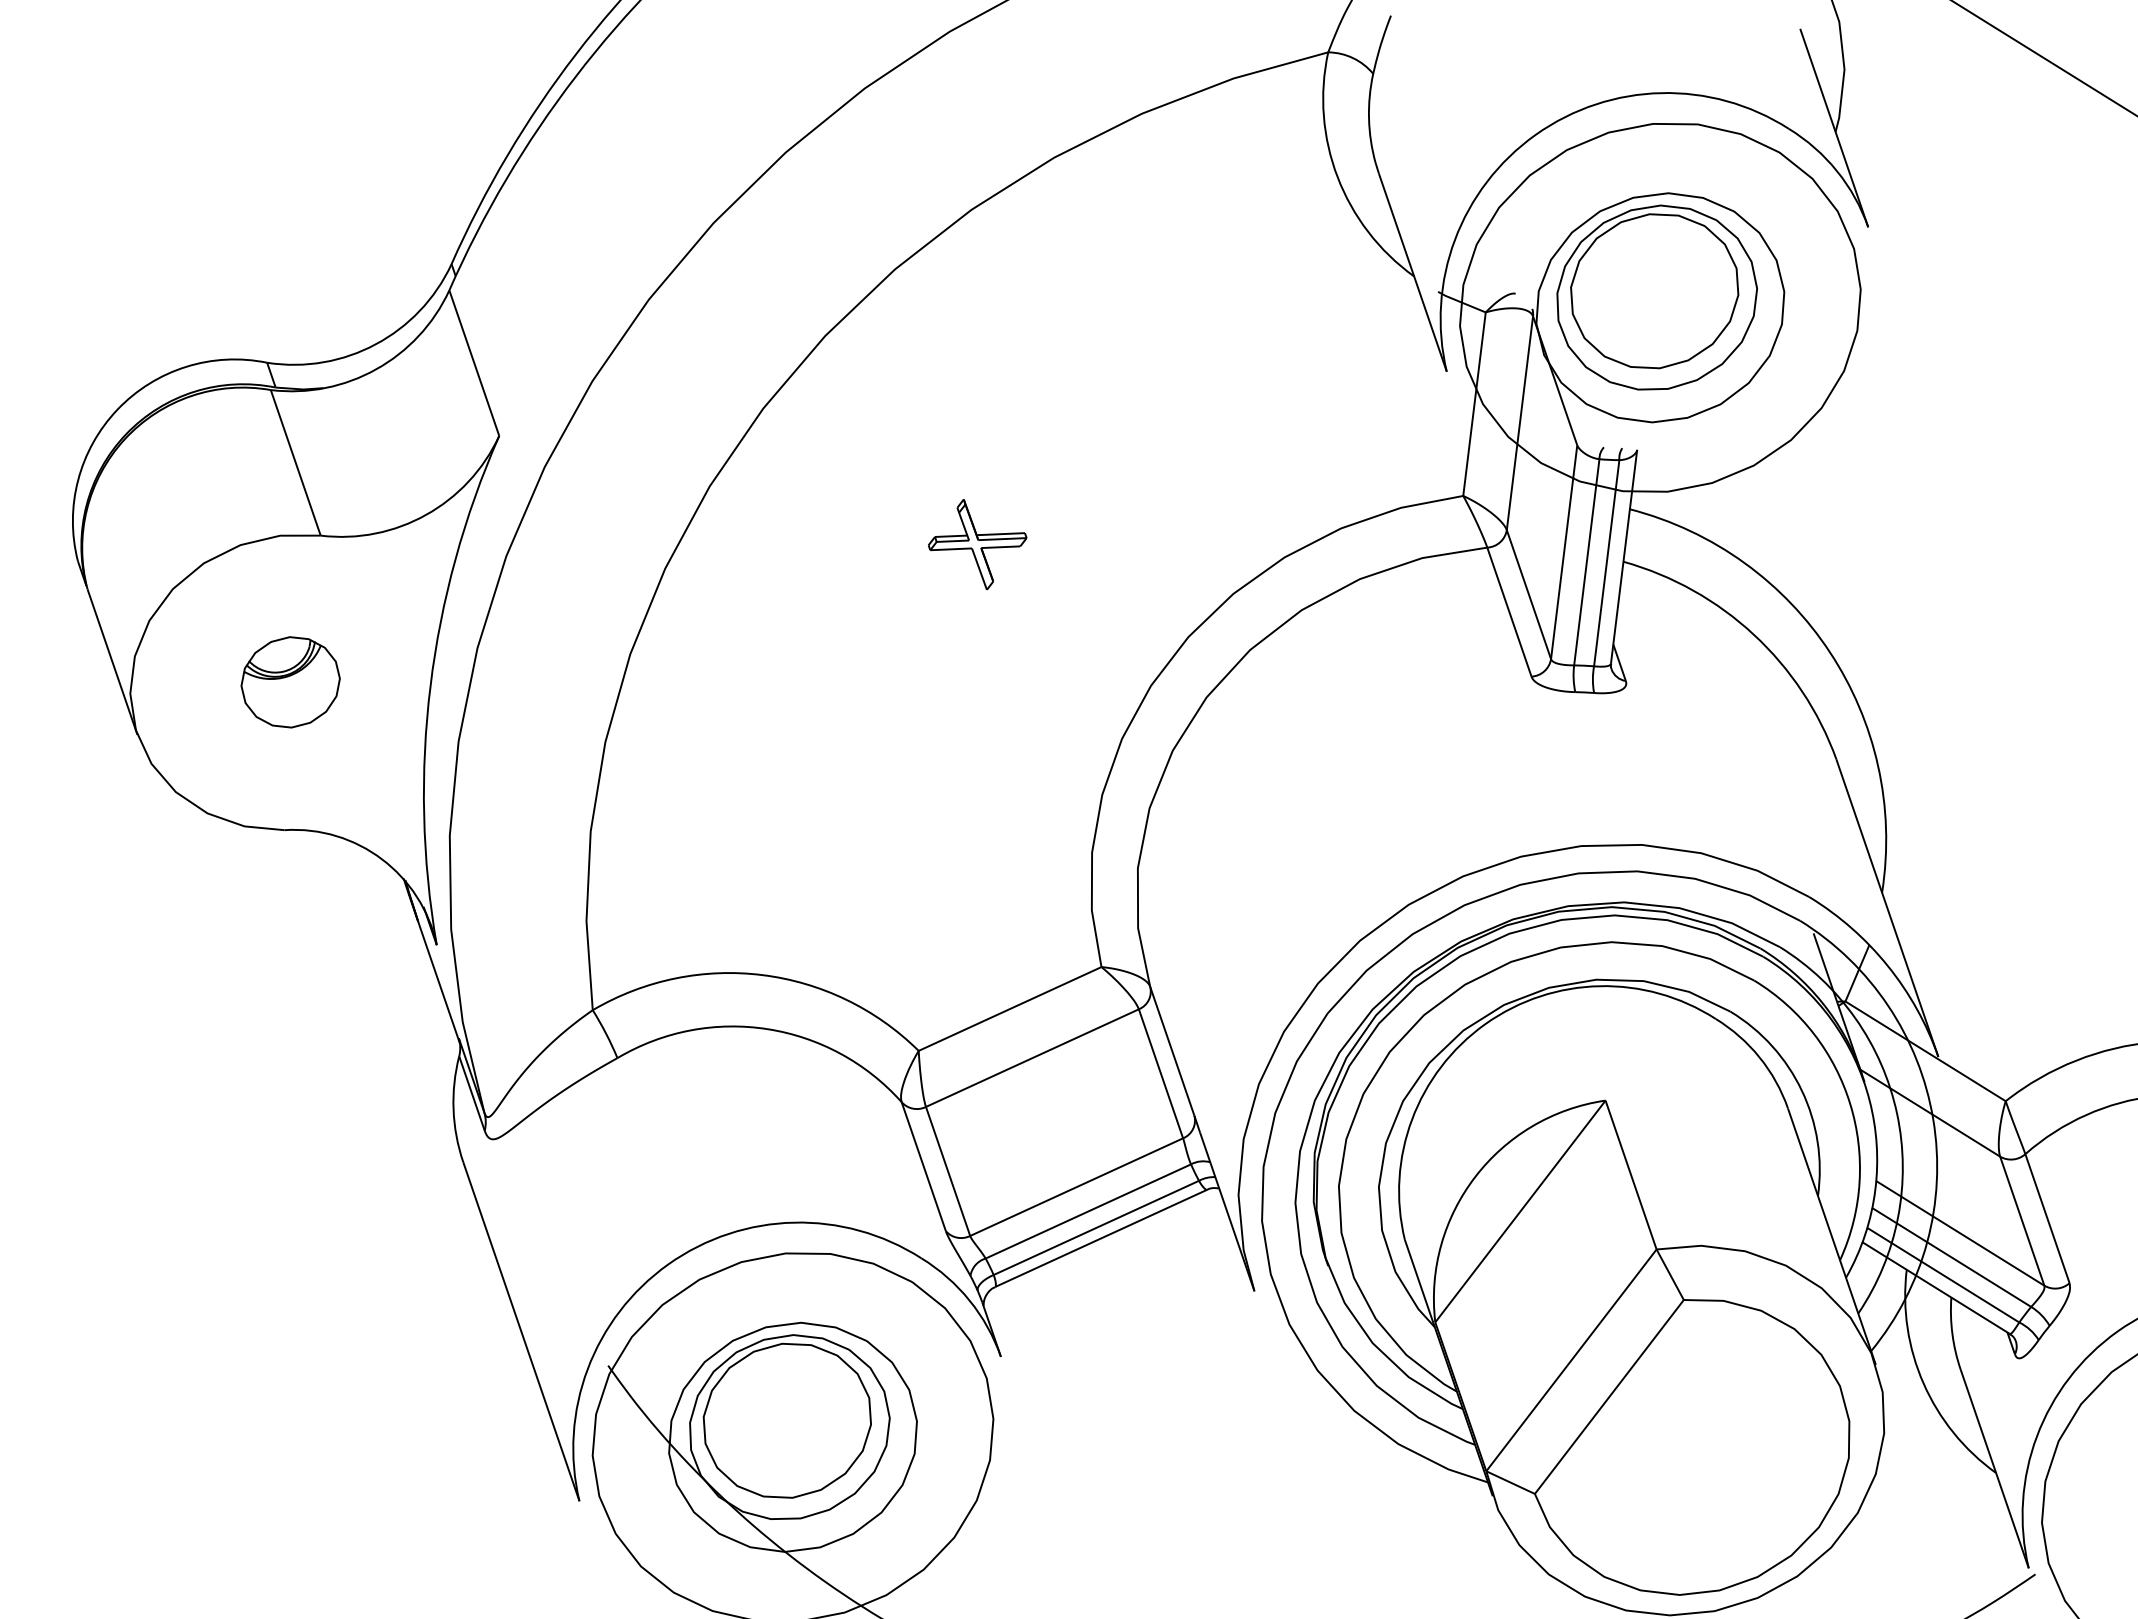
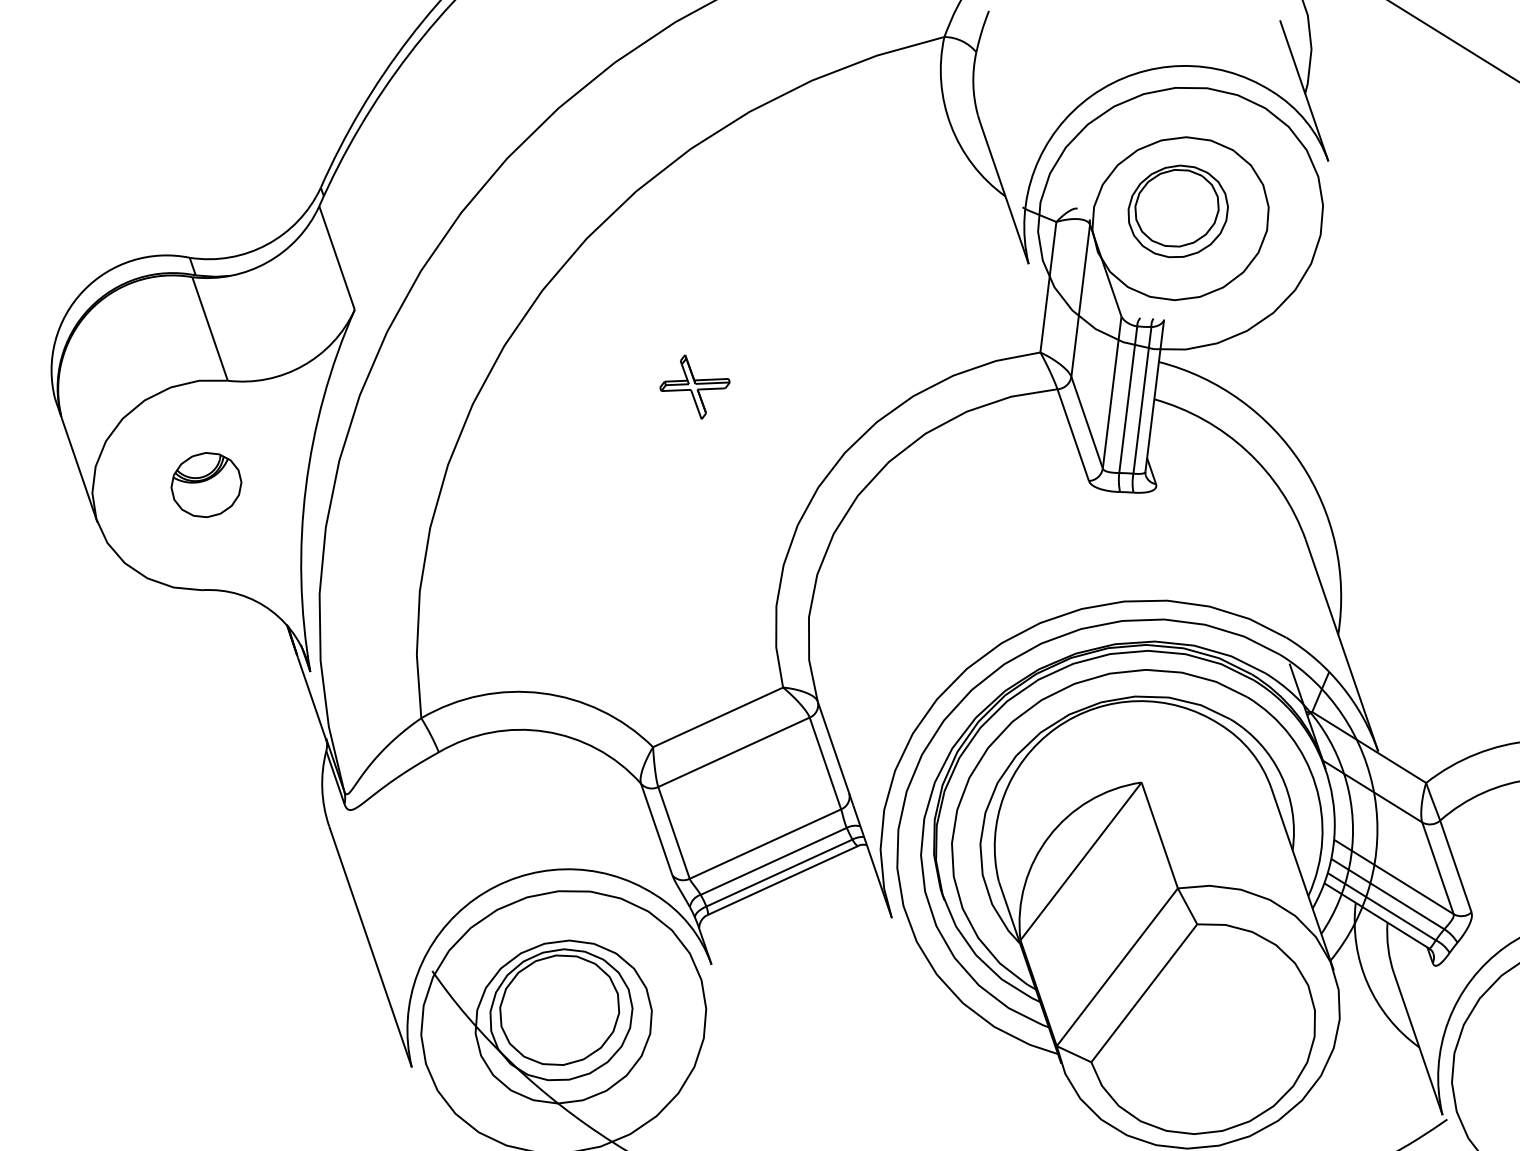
part: (1656, 297) -> (1177, 211), size x0.7

